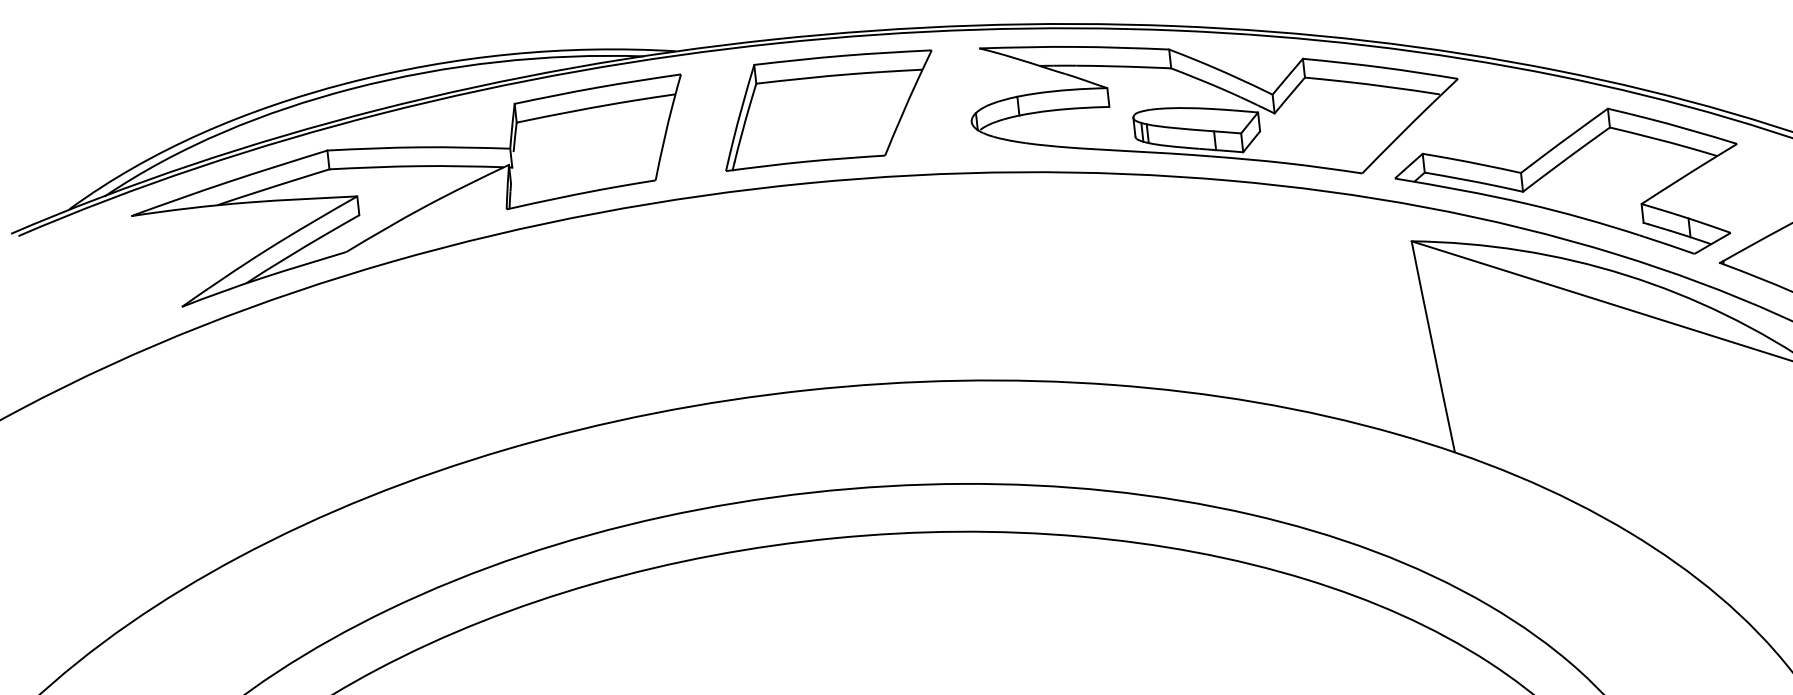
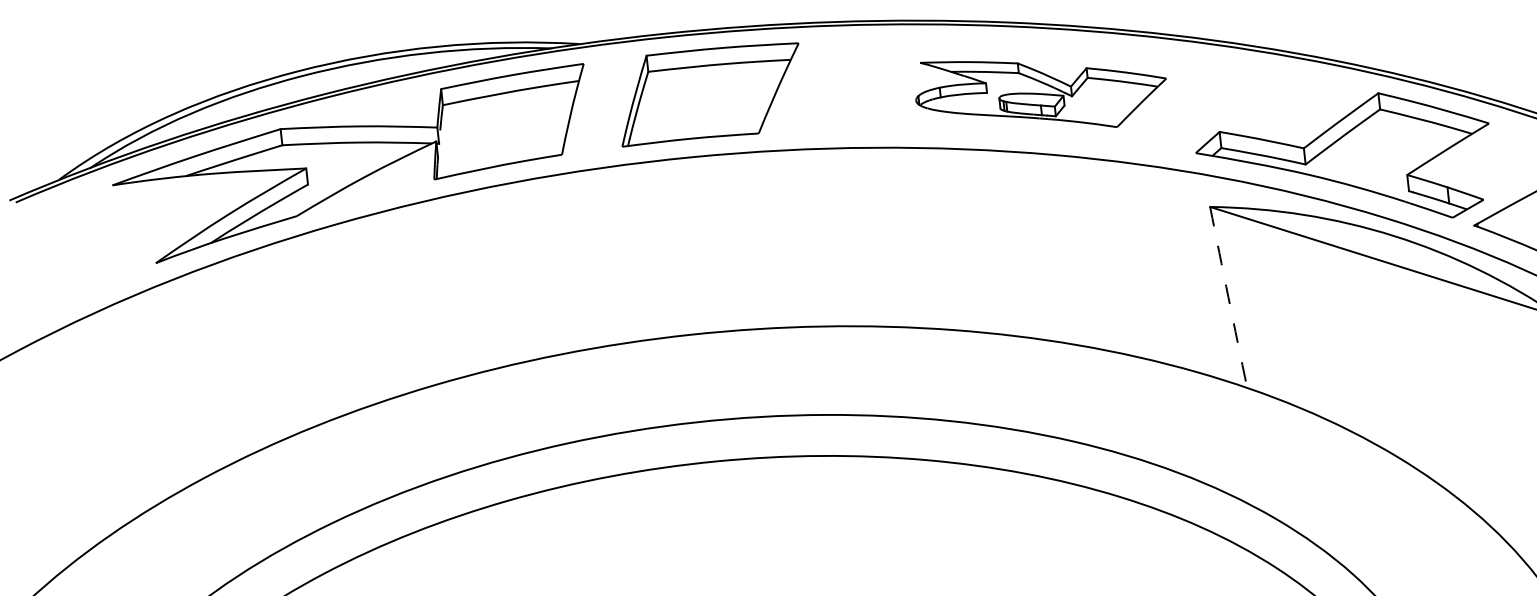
part: (1214, 110) -> (1041, 94), size x0.6
arc: (1433, 347) -> (1228, 298), solid -> dashed

